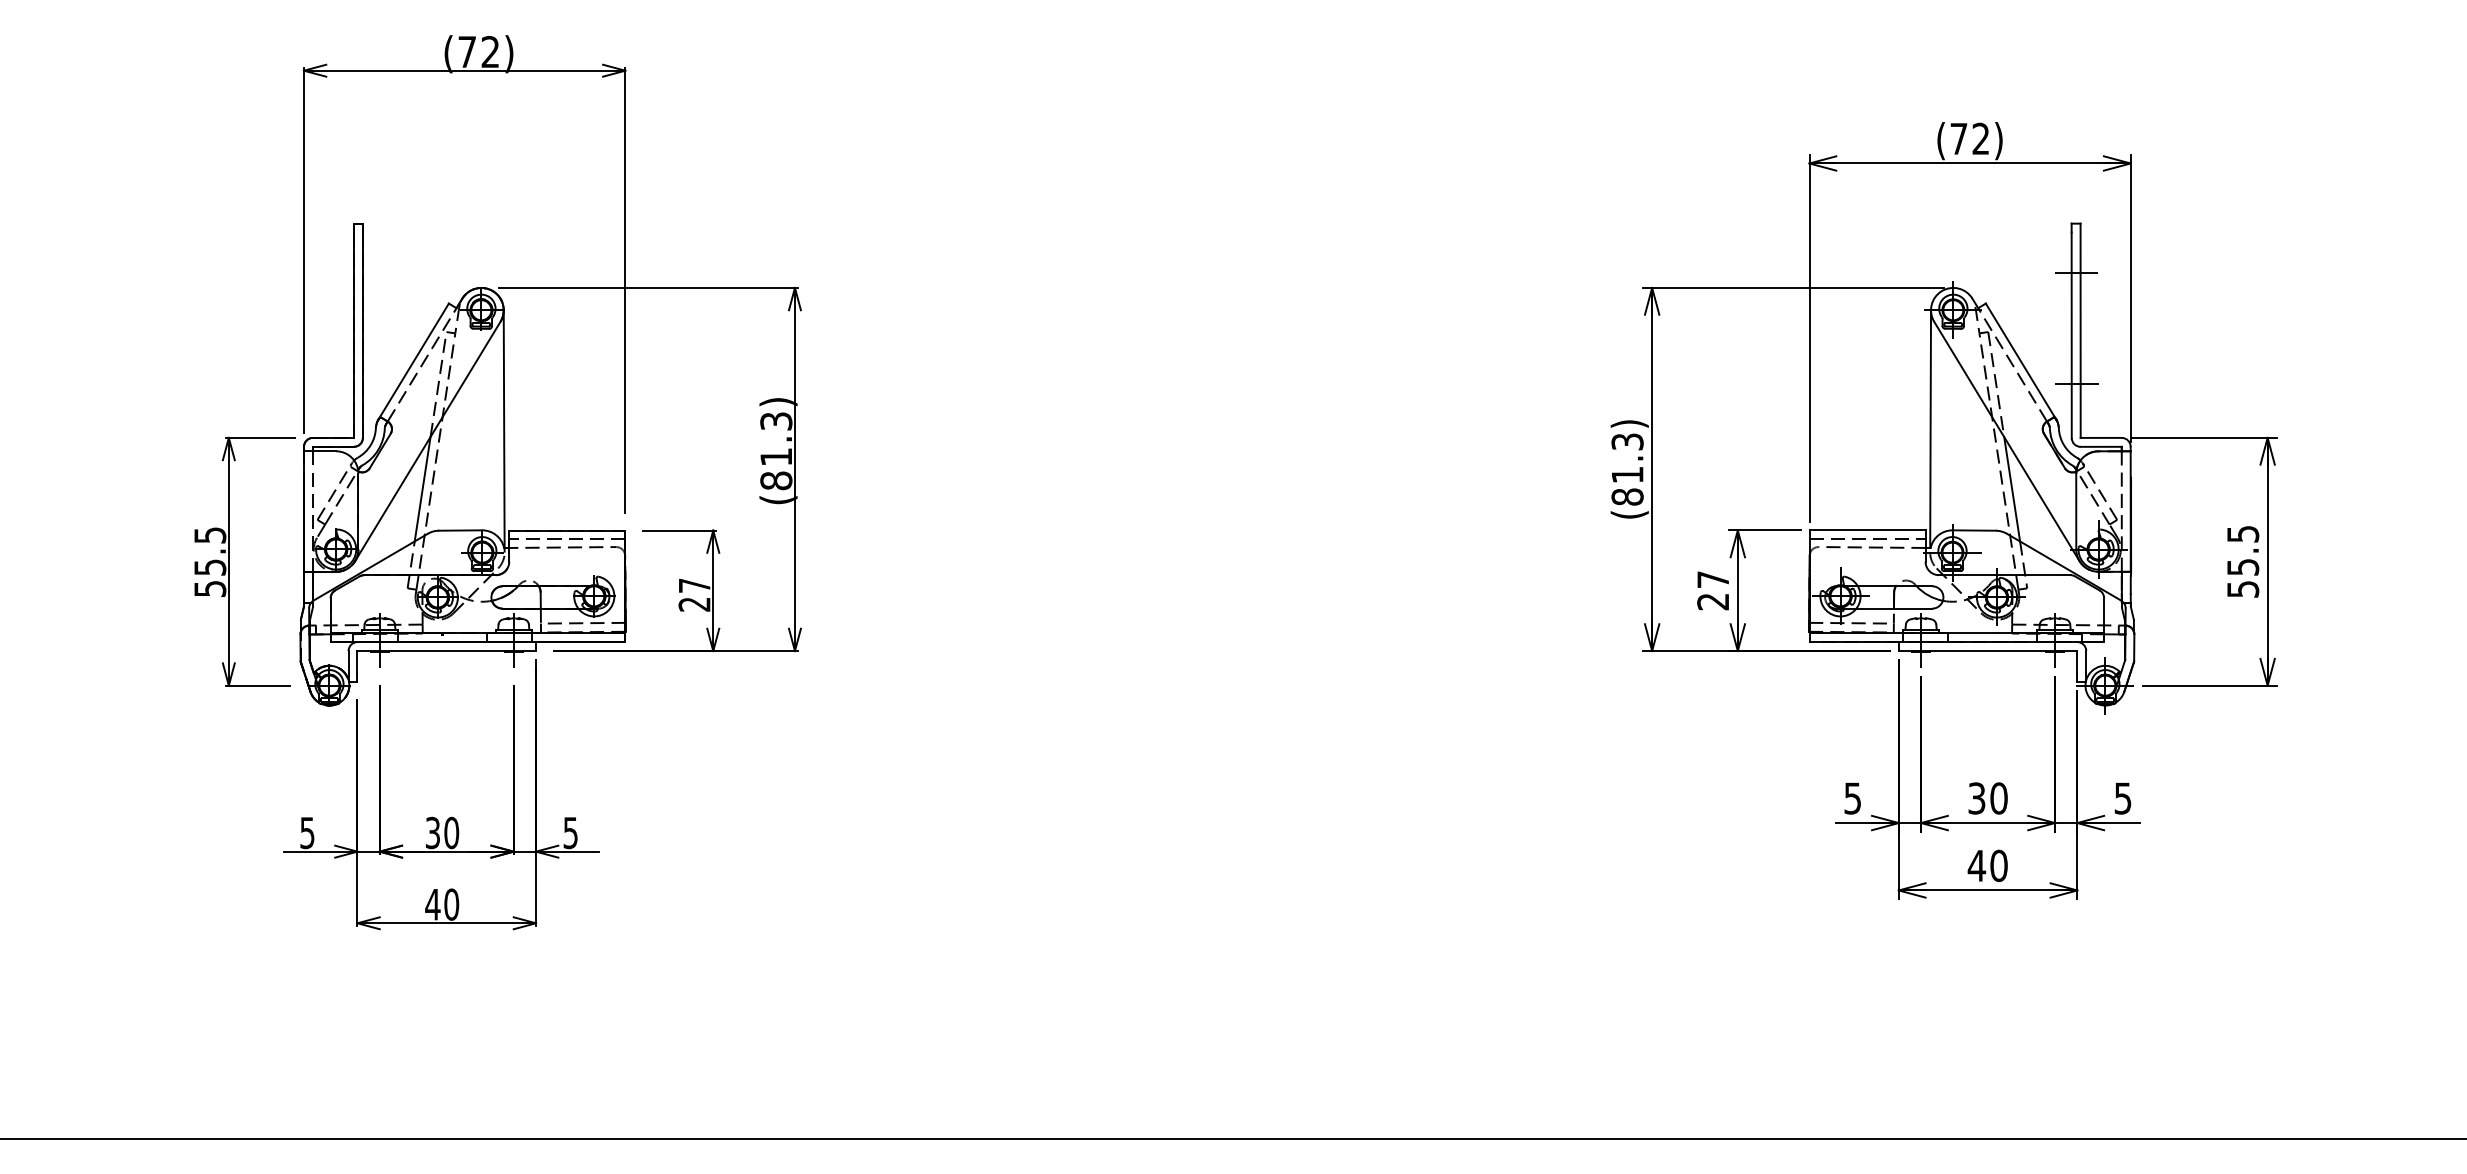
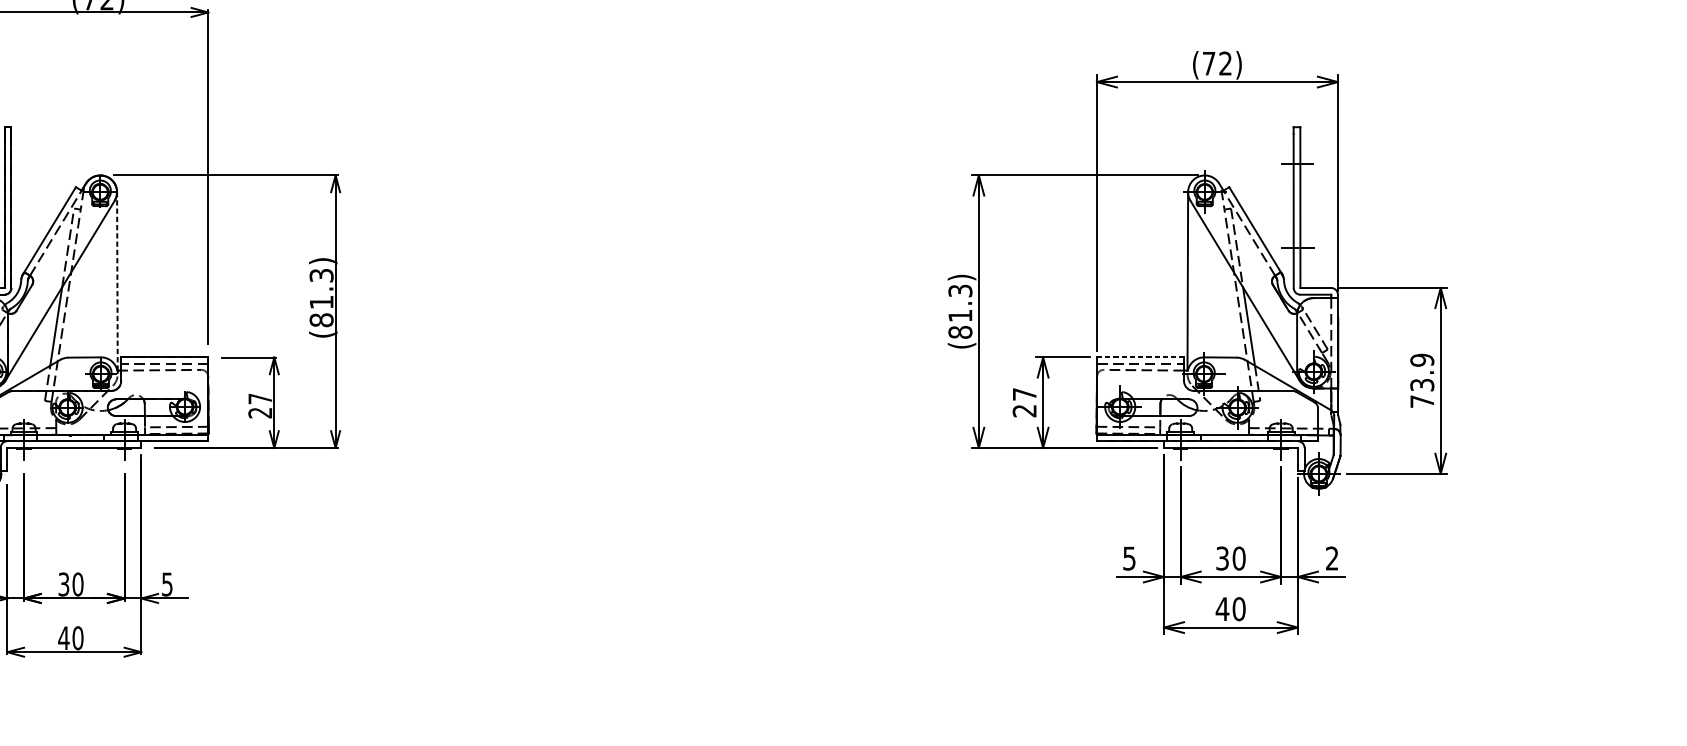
line: (504, 429) -> (117, 281), solid -> dashed
line: (1868, 530) -> (1141, 357), solid -> dashed
text: (2243, 561) -> (1422, 380), 55.5 -> 73.9
text: (2122, 798) -> (1331, 558), 5 -> 2

